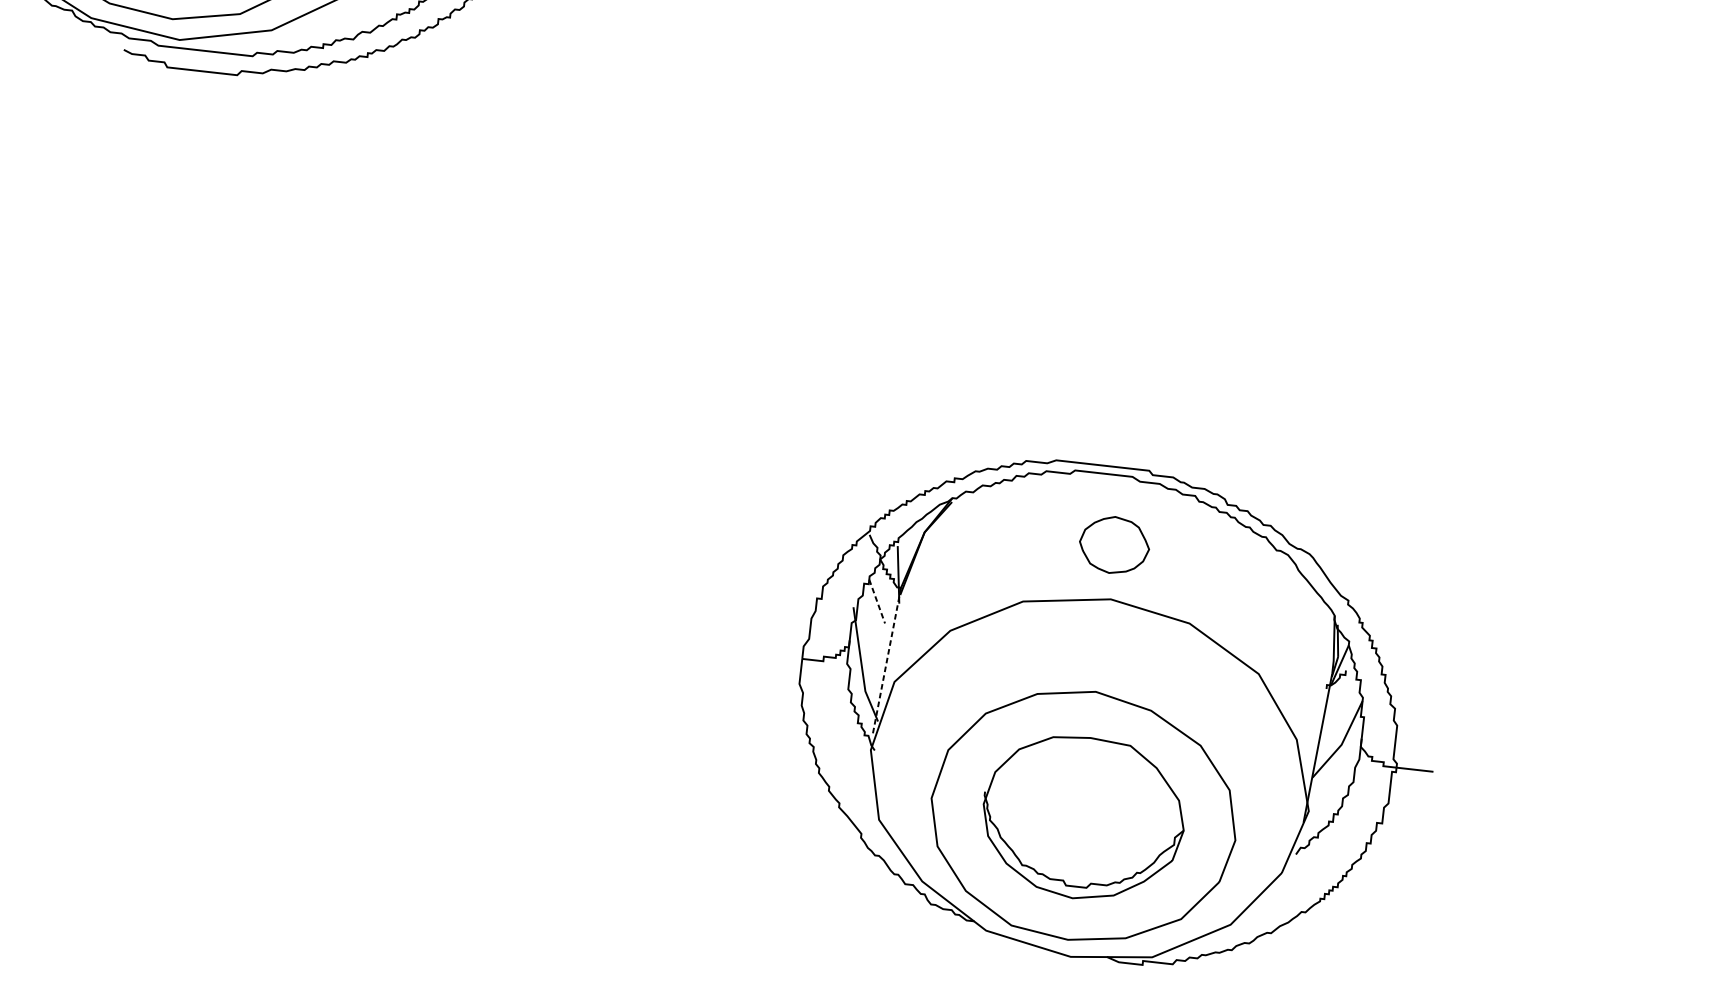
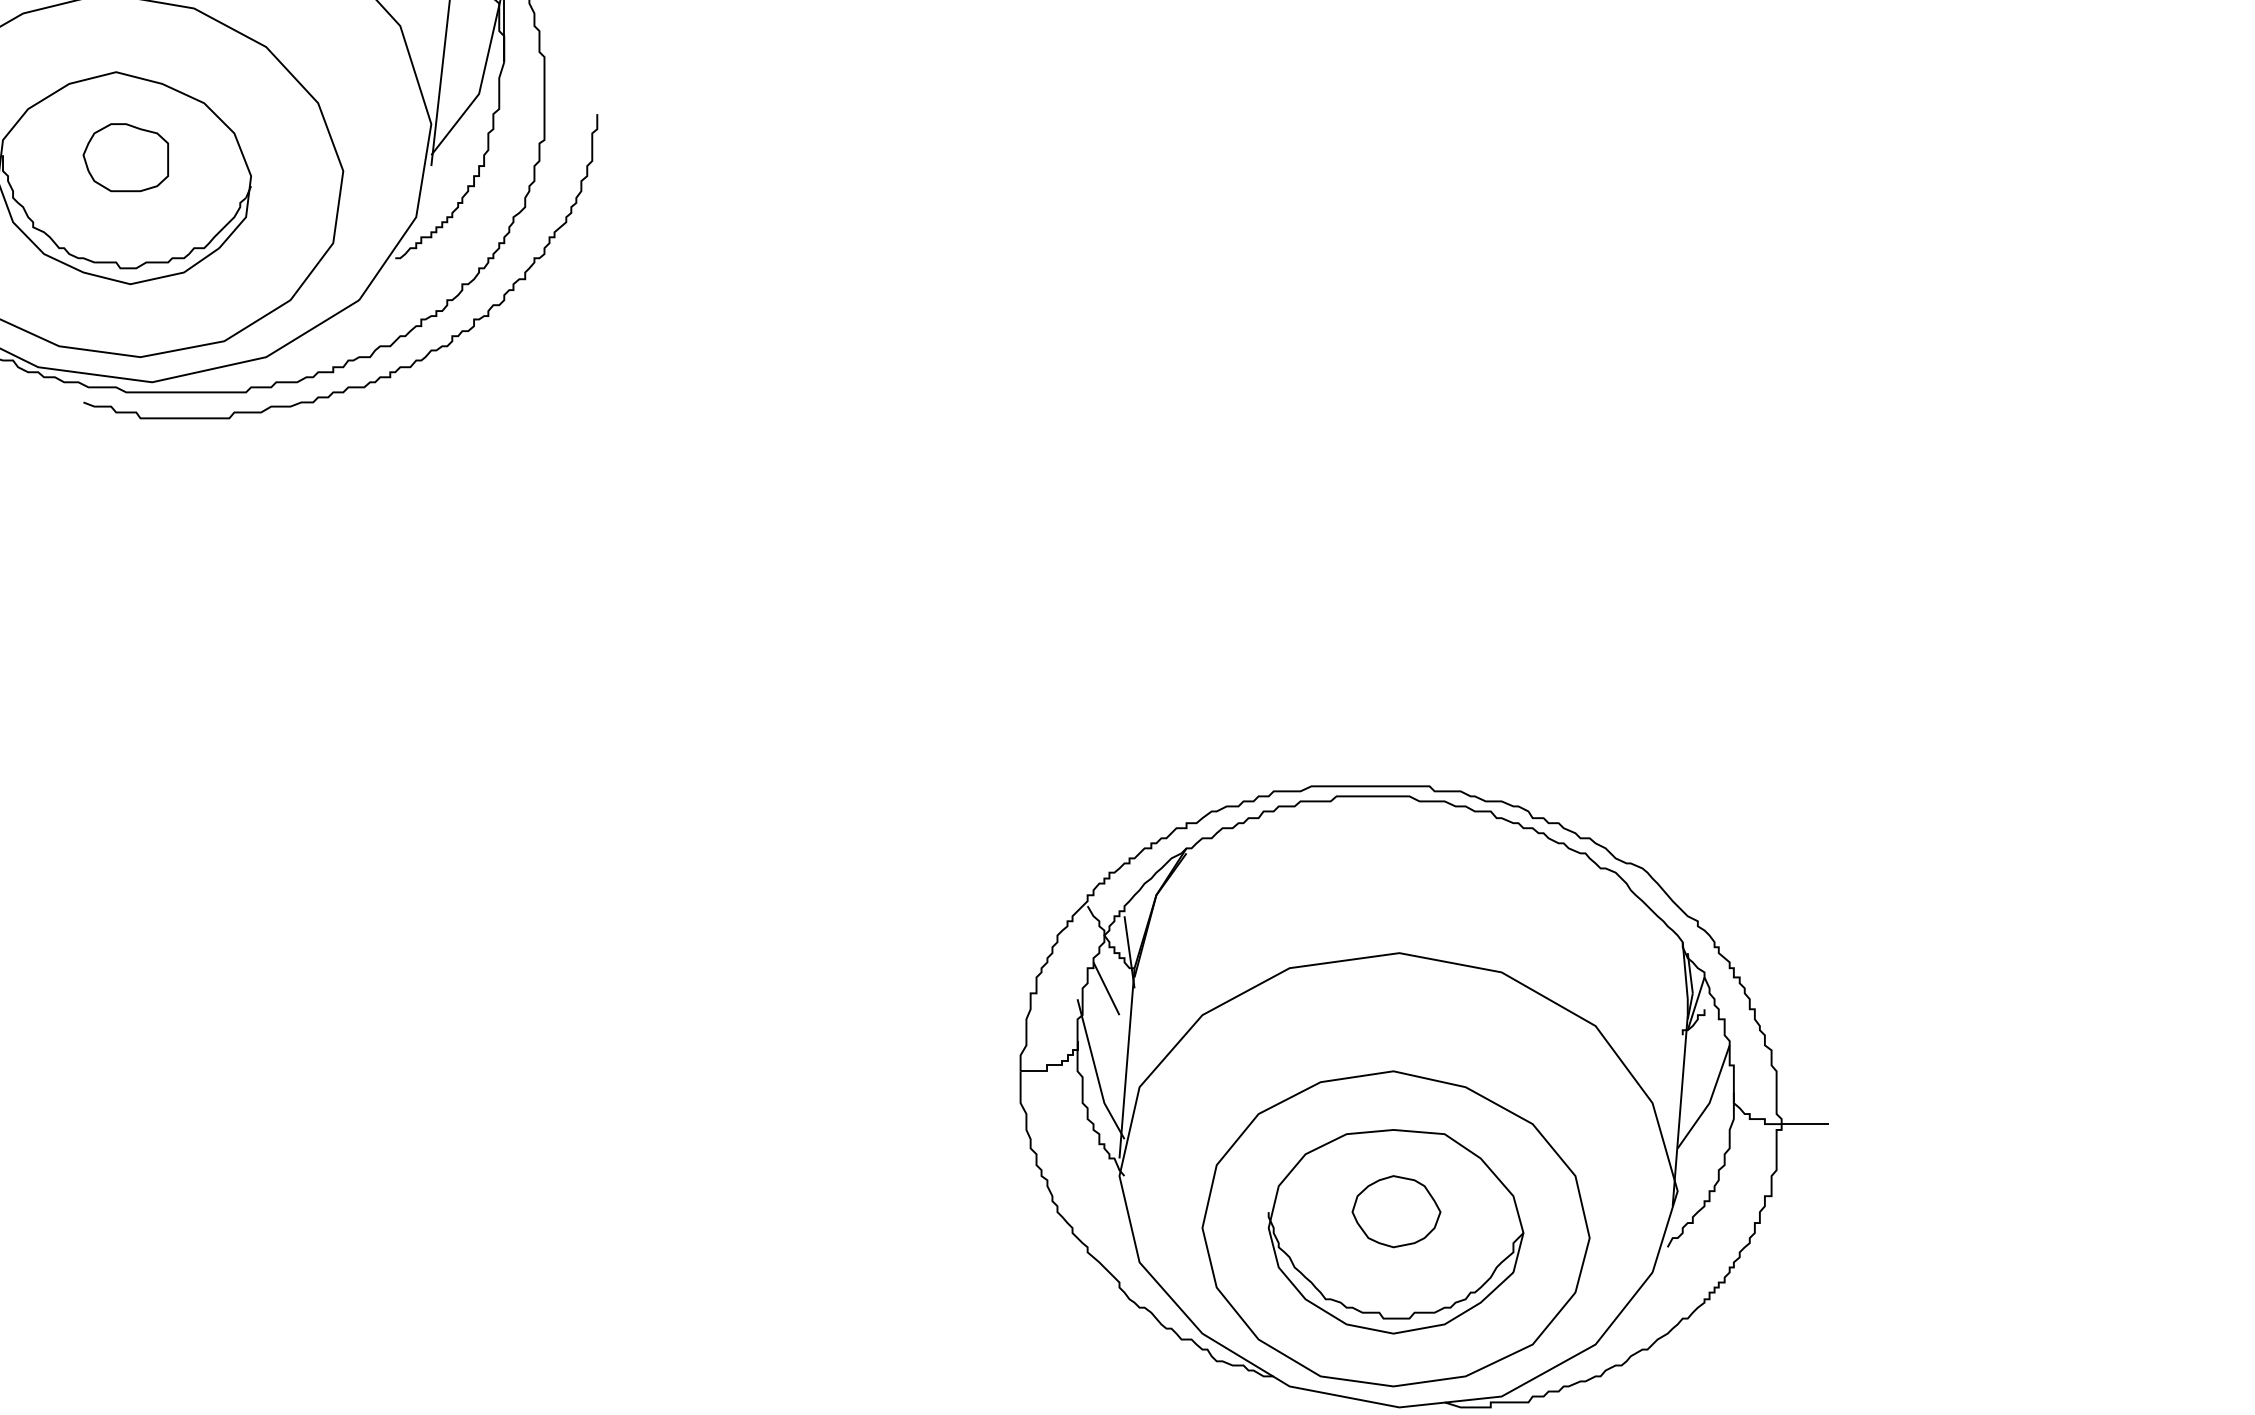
part: (1114, 545) -> (1396, 1211), moved
line: (877, 602) -> (1106, 989), dashed -> solid
line: (886, 662) -> (1126, 1063), dashed -> solid

